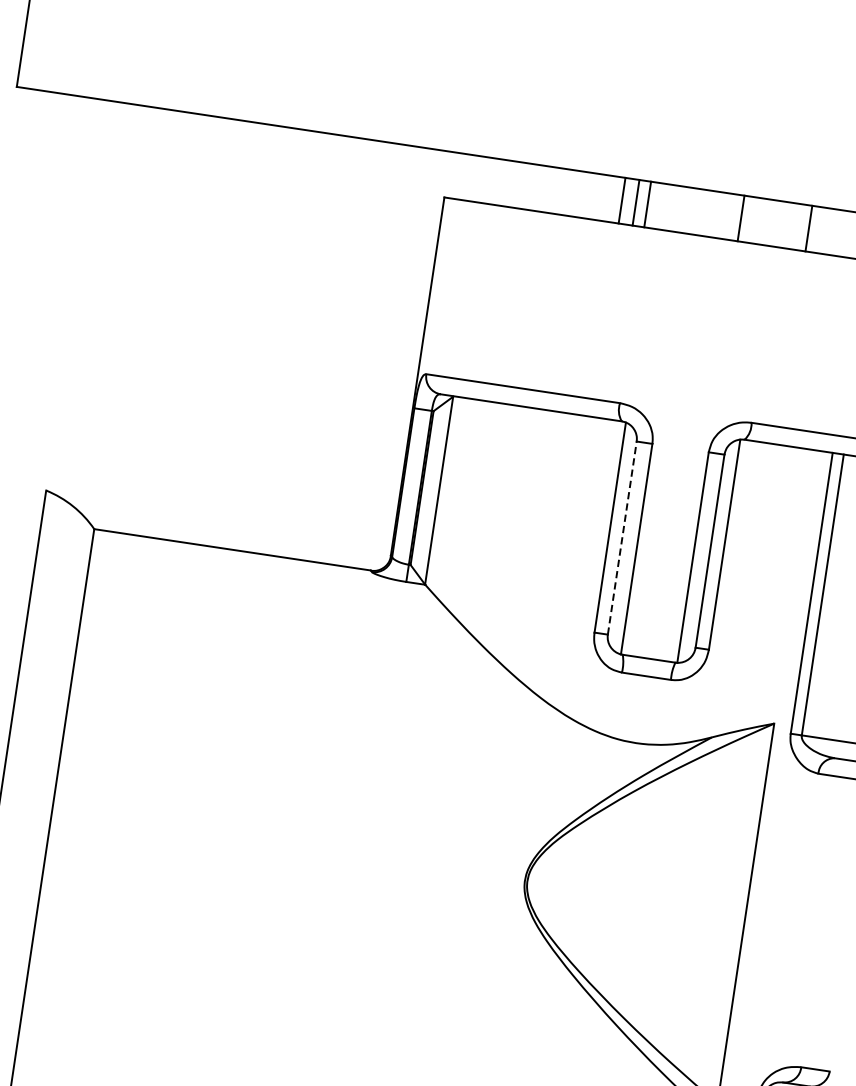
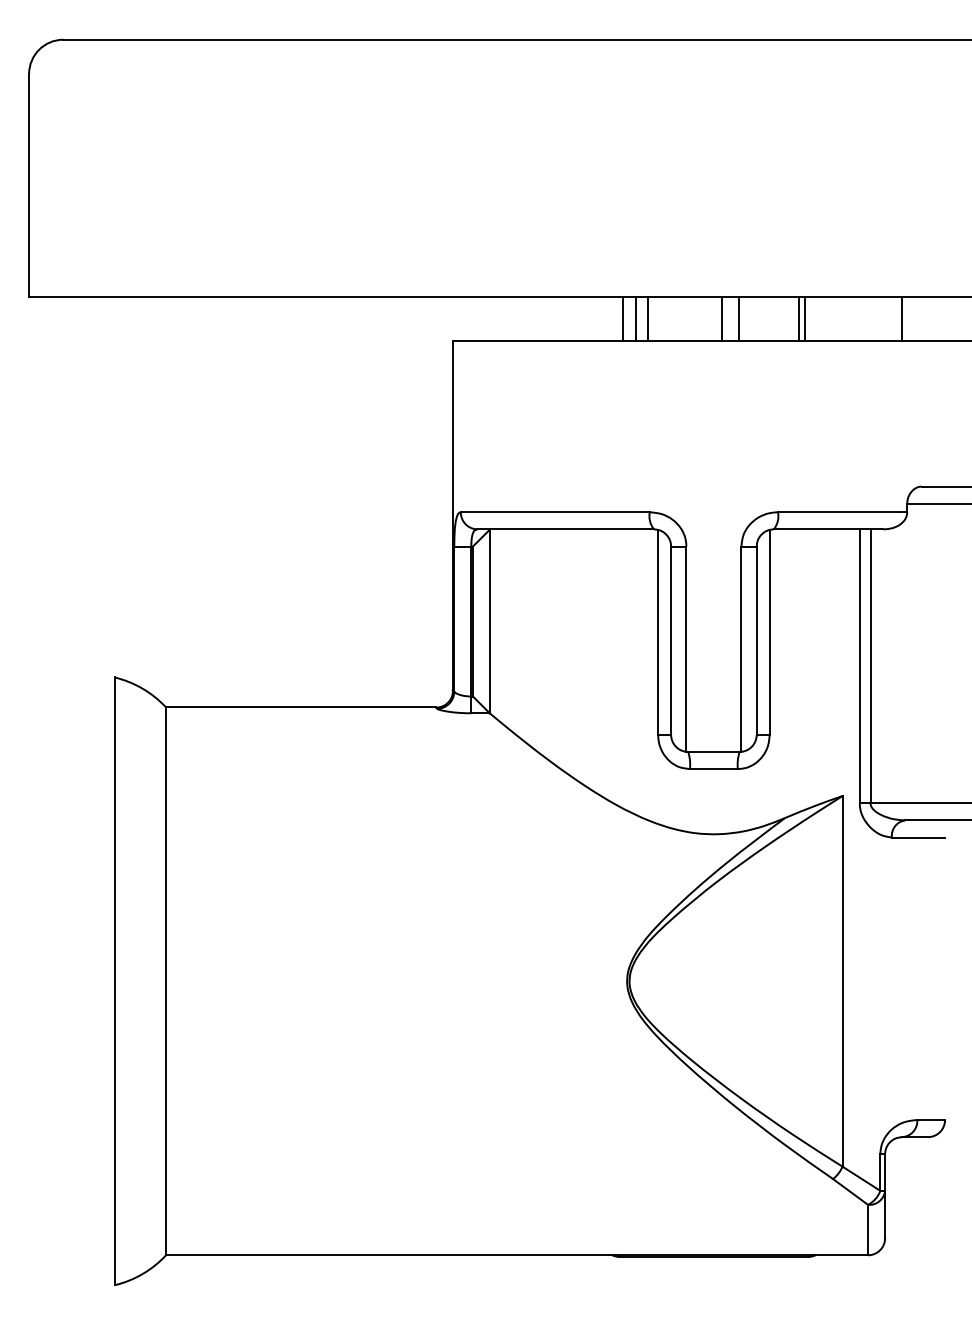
line: (723, 215) -> (721, 318), added
line: (803, 227) -> (799, 318), added
line: (622, 537) -> (671, 640), dashed -> solid

